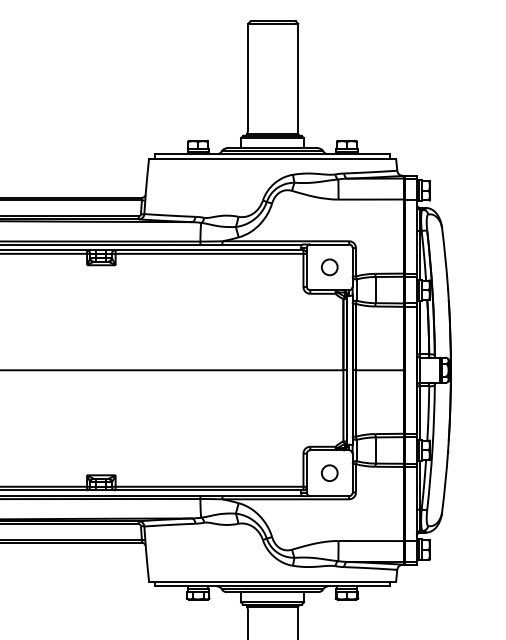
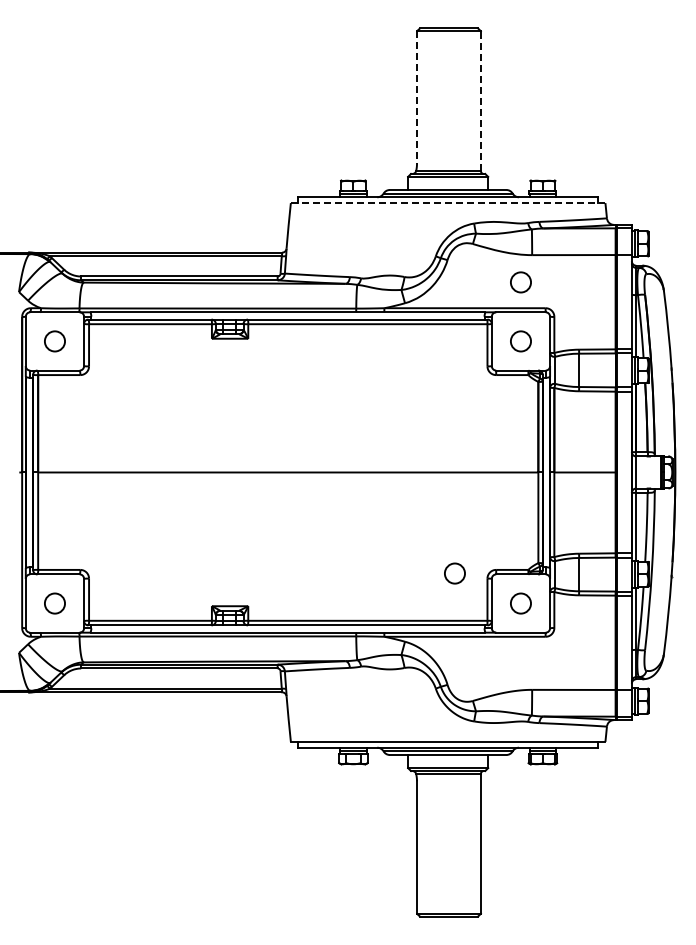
line: (248, 76) -> (417, 98), solid -> dashed
line: (297, 78) -> (480, 101), solid -> dashed
line: (272, 159) -> (448, 203), solid -> dashed
circle: (329, 221) -> (520, 282), added
circle: (277, 449) -> (454, 573), added

